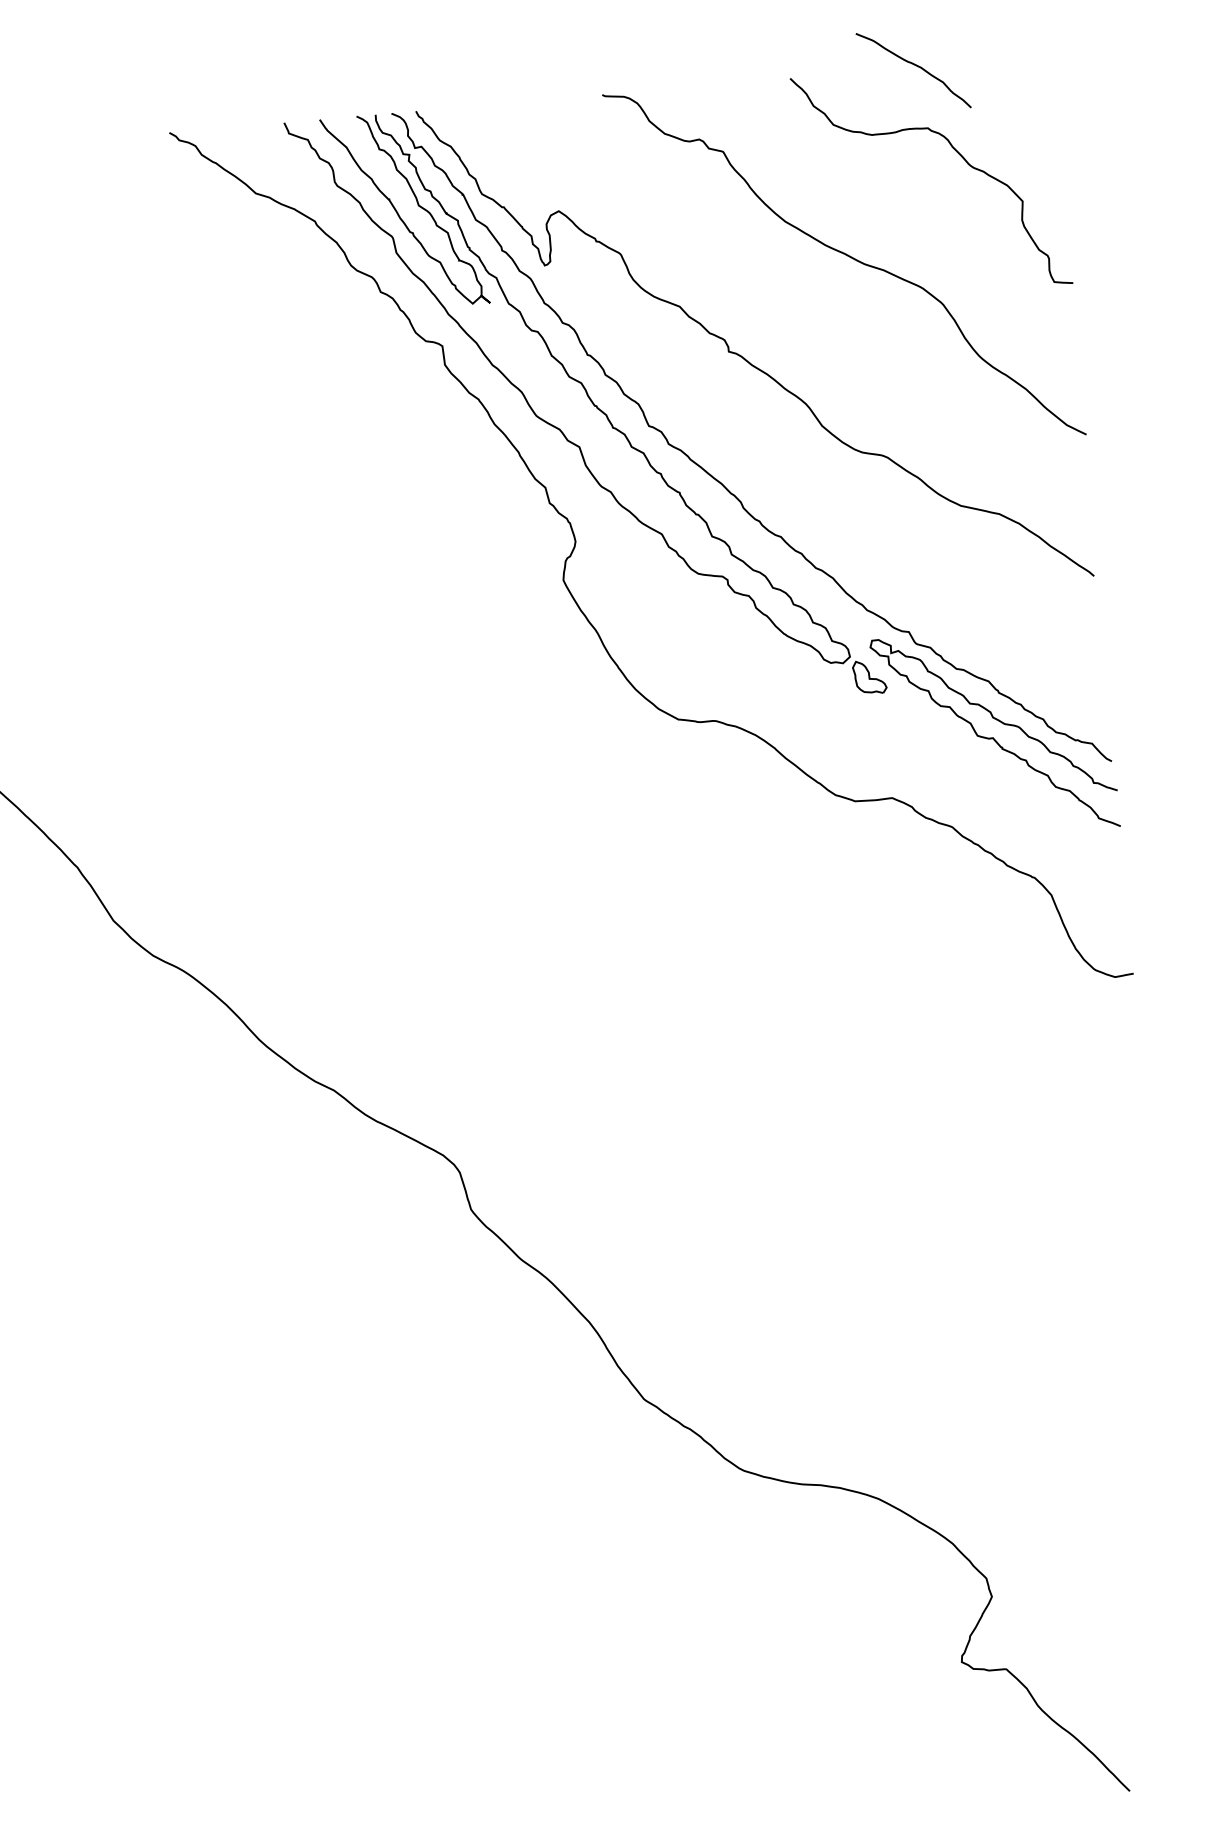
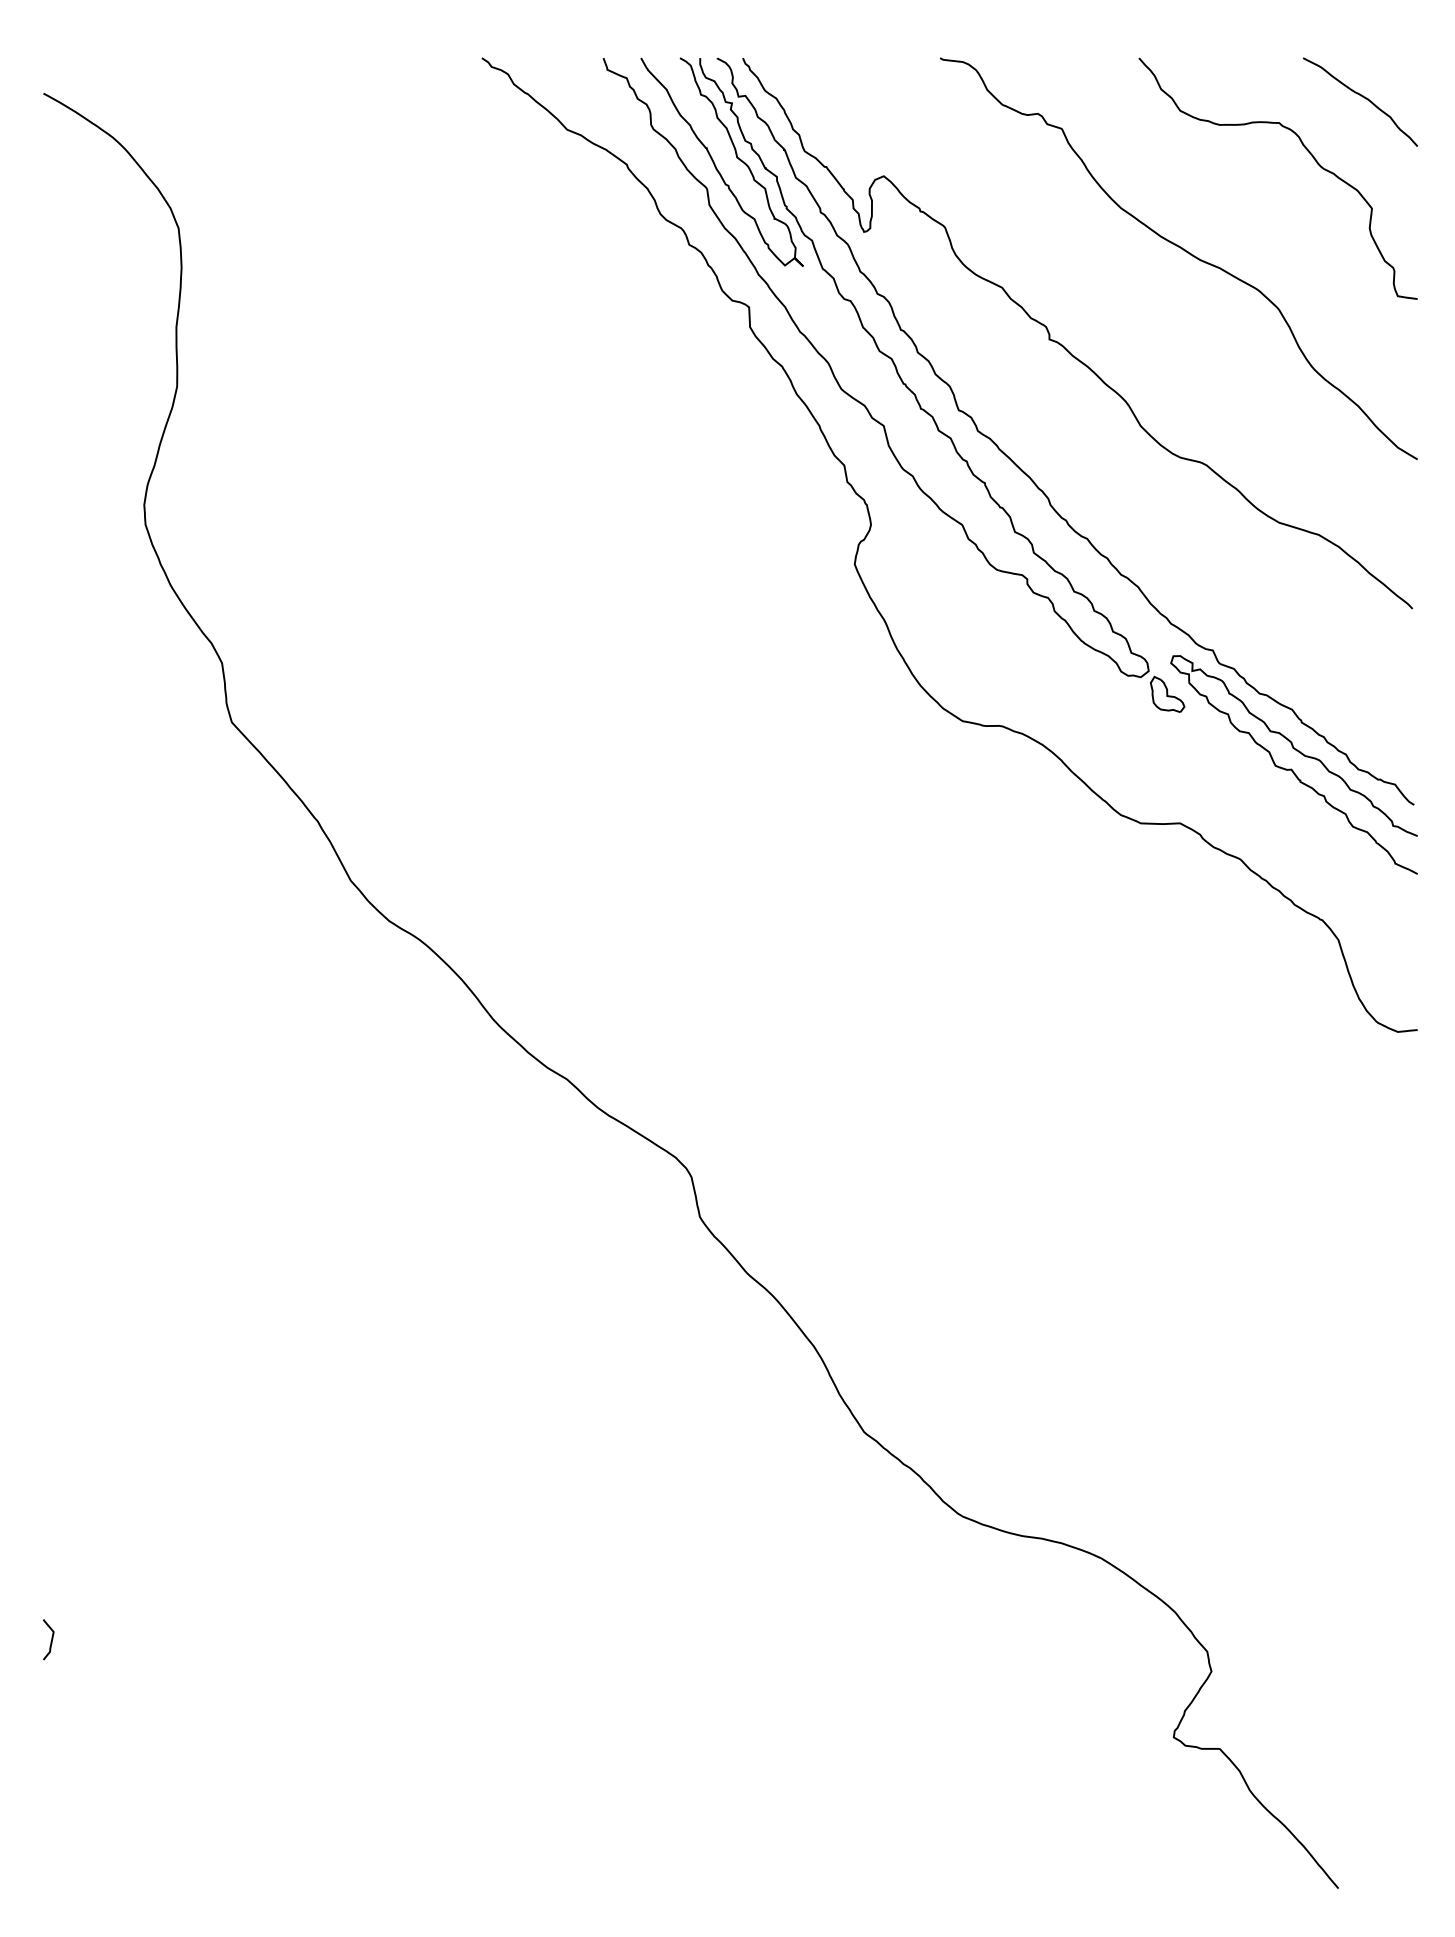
curve: (915, 66) -> (1362, 97), moved

